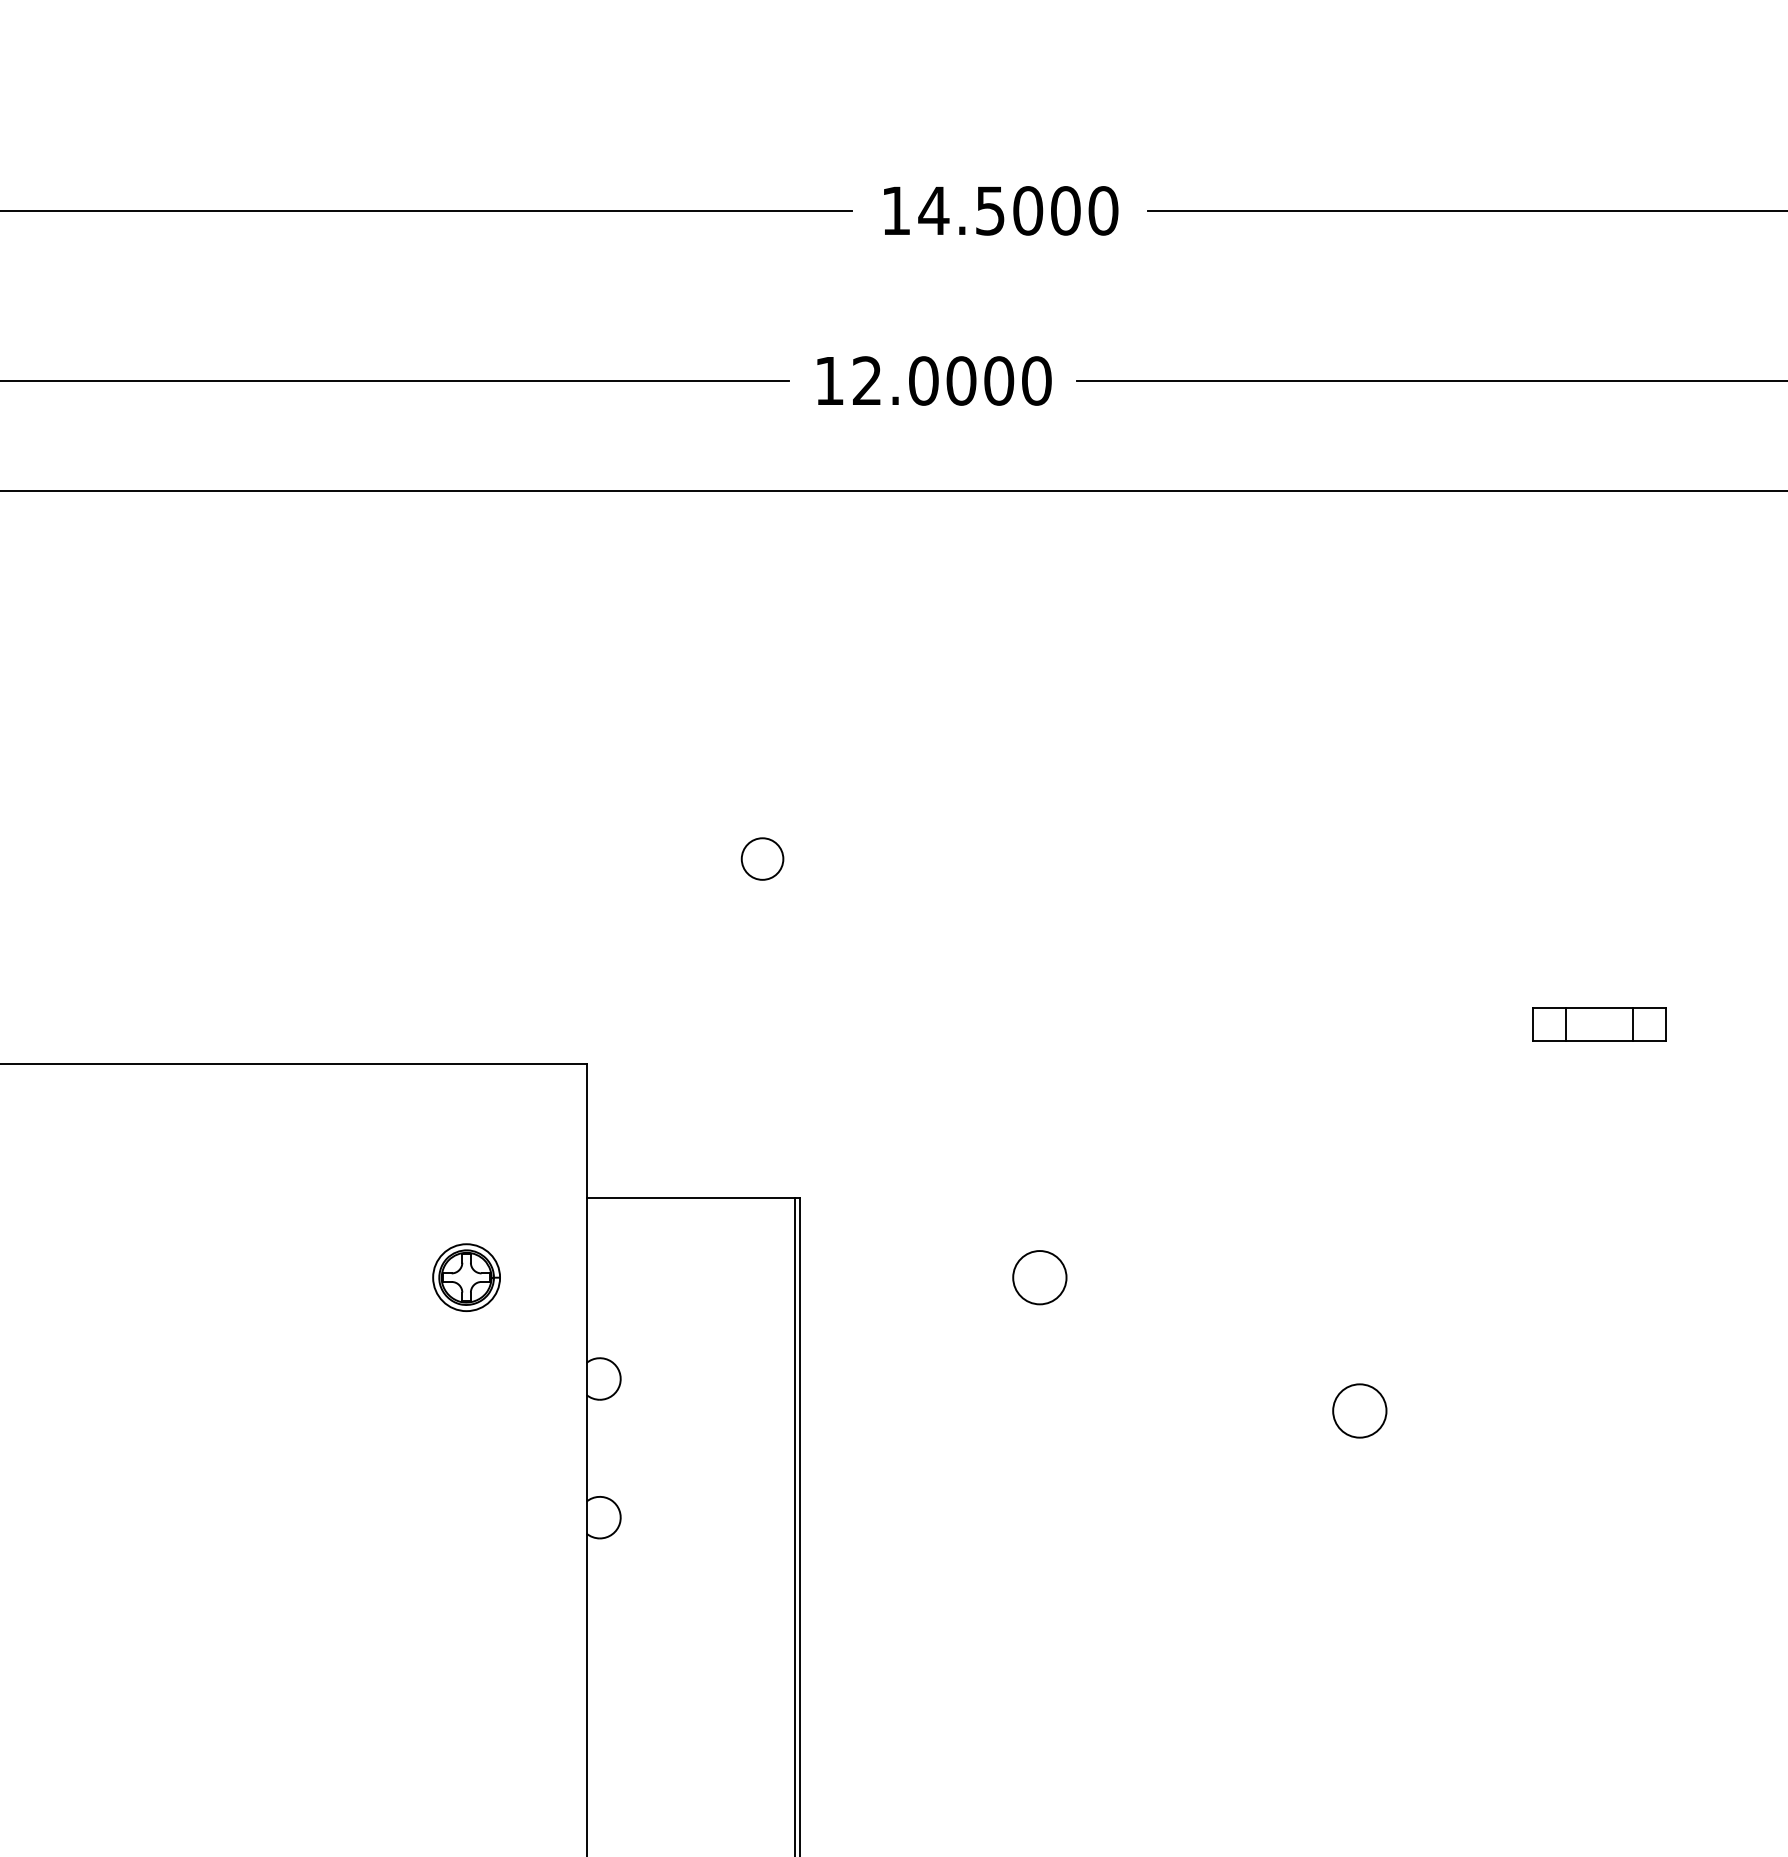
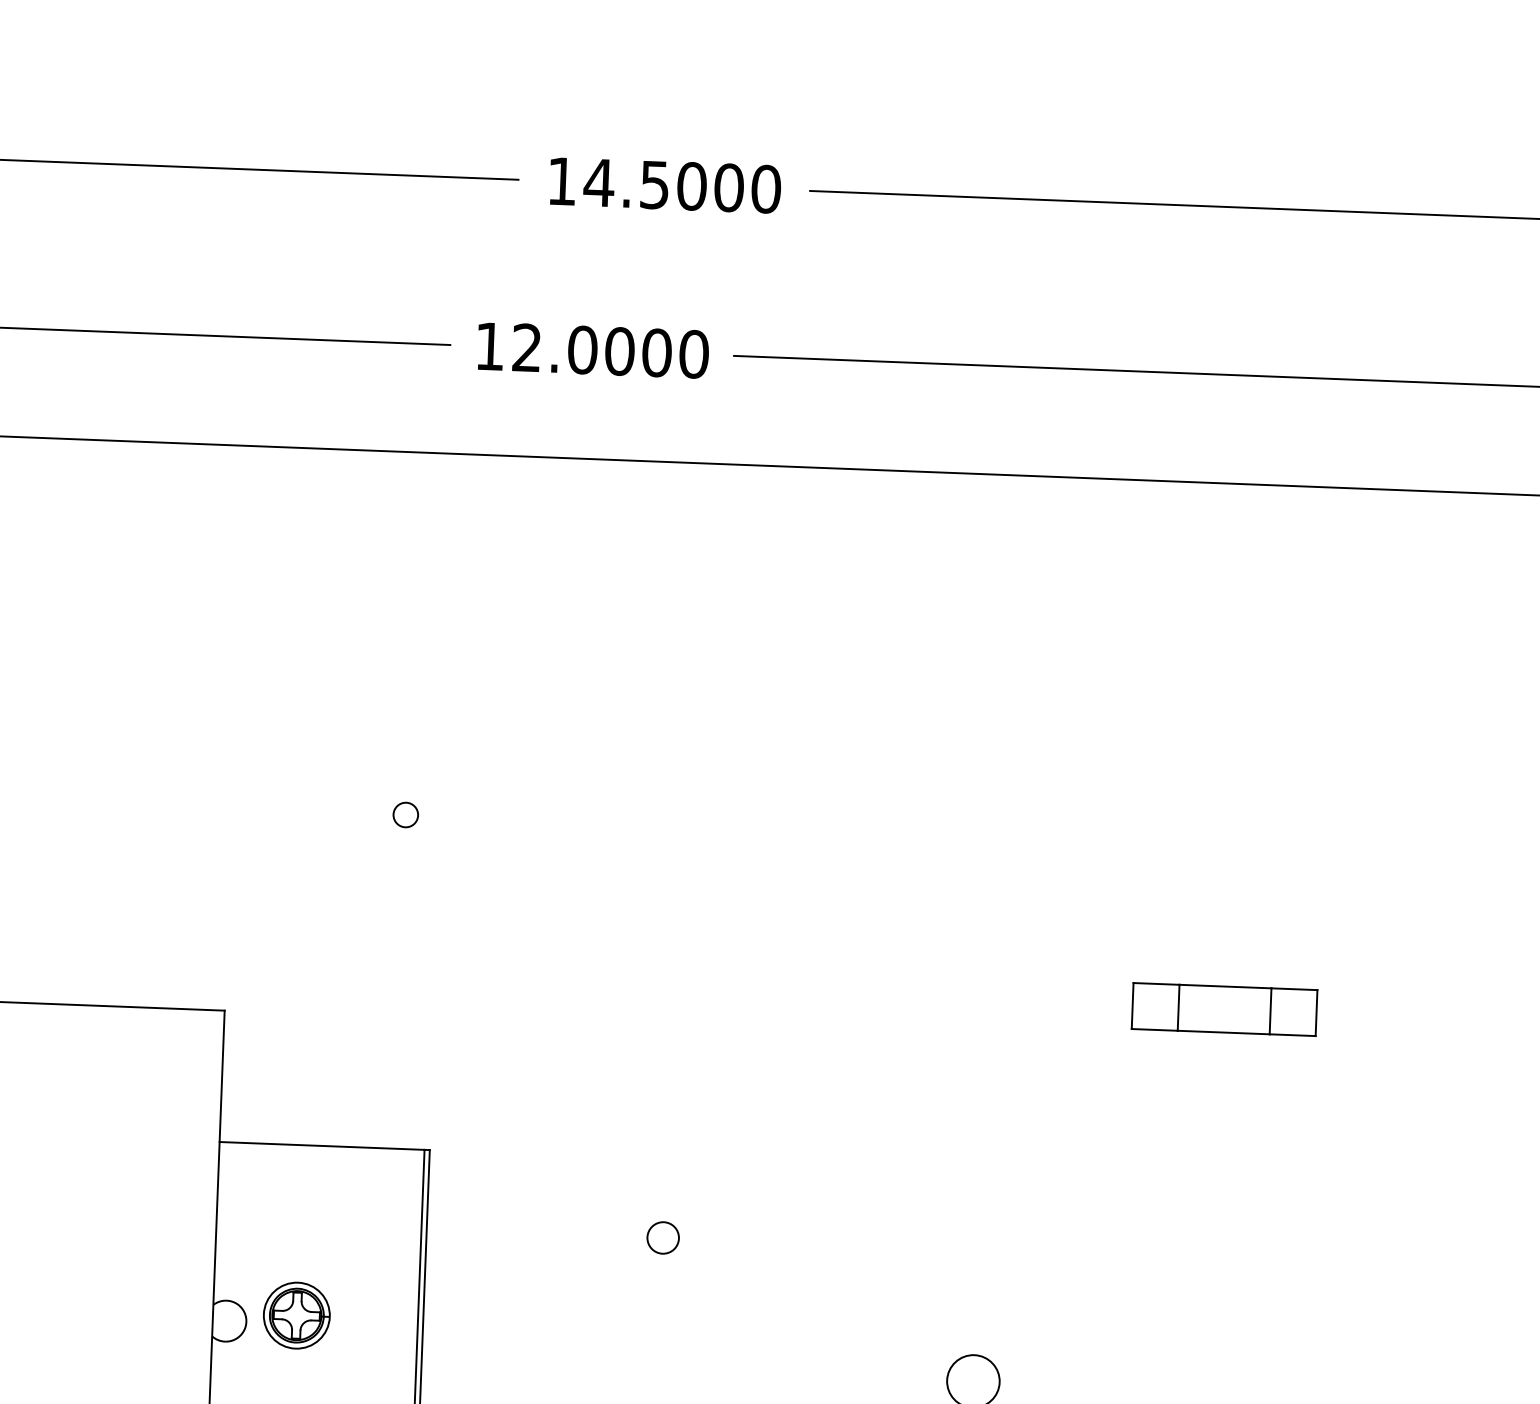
circle: (762, 858) -> (405, 814), size x0.6
part: (1599, 1024) -> (1224, 1009), size x1.4
part: (466, 1277) -> (296, 1315), moved
circle: (1039, 1277) -> (662, 1237), size x0.6

